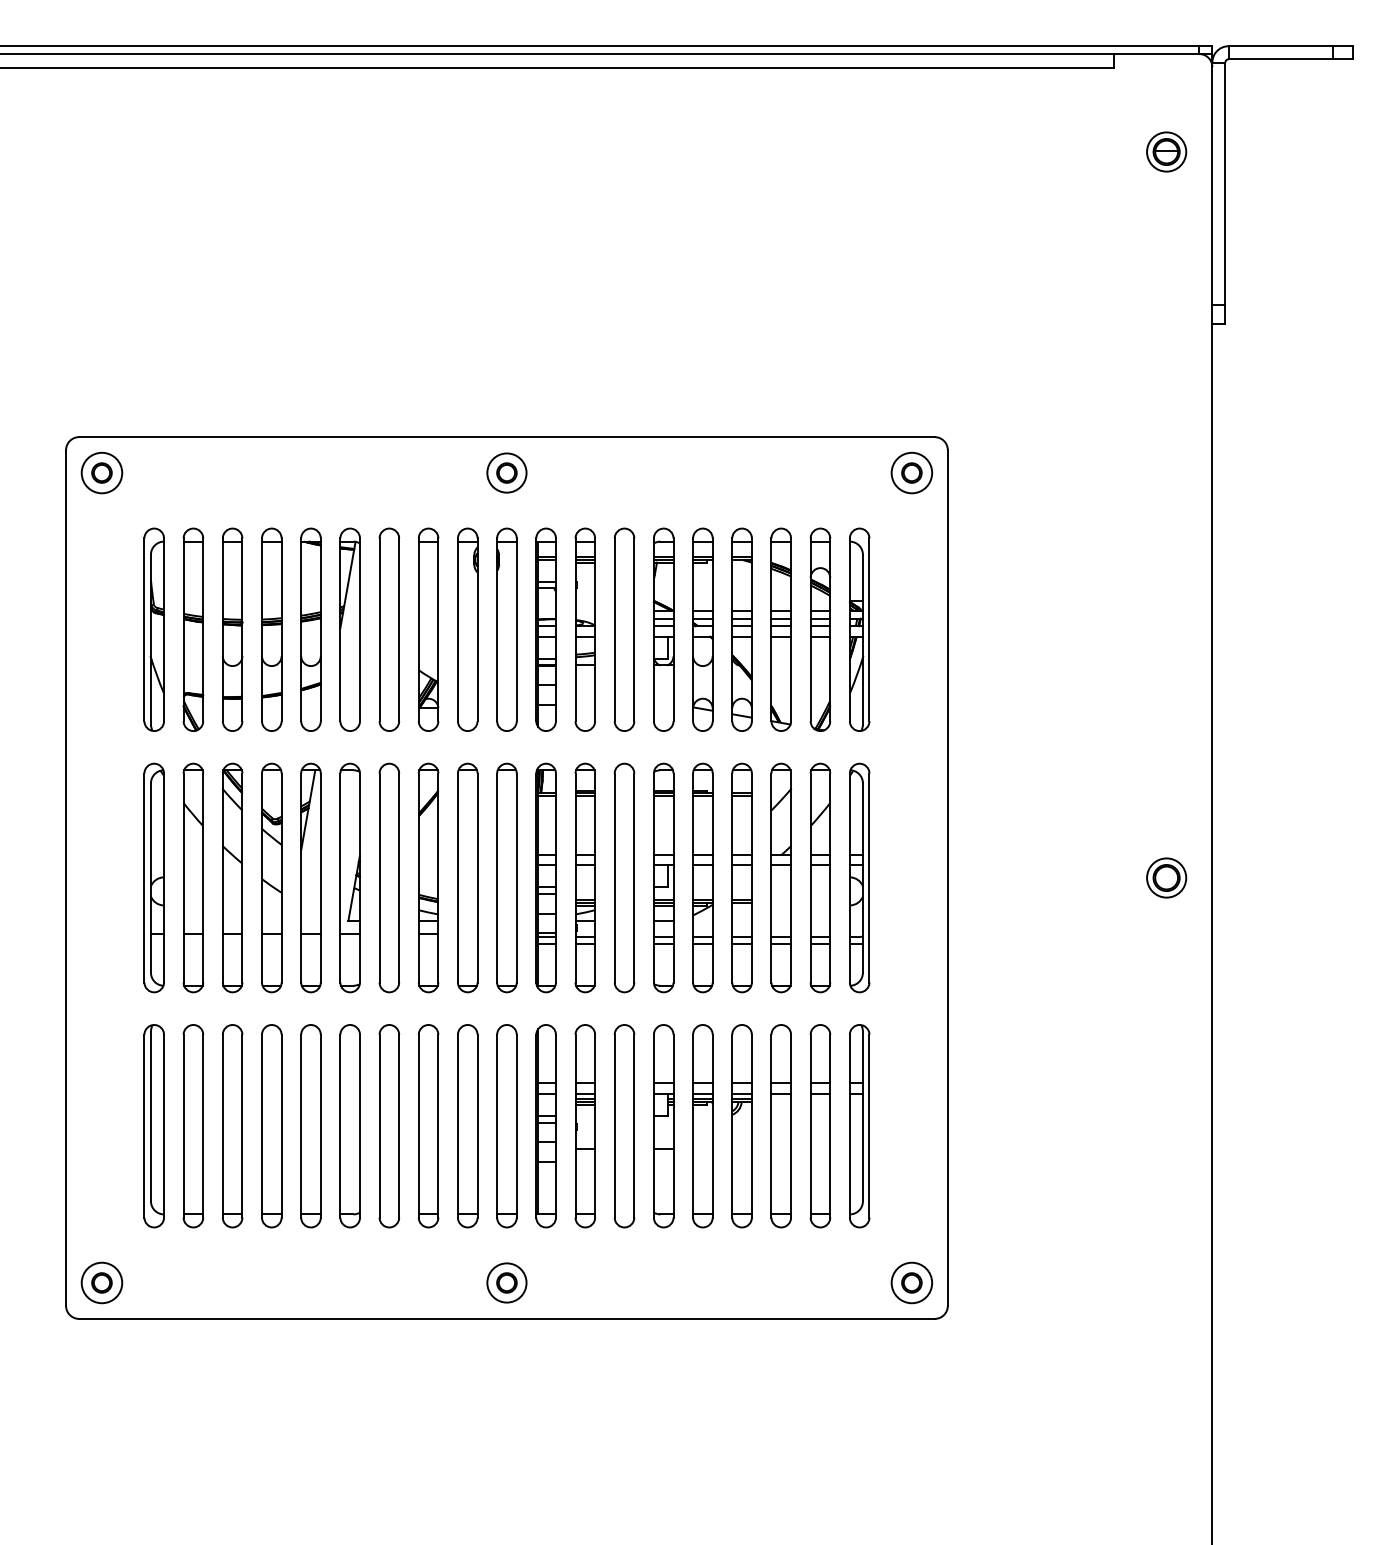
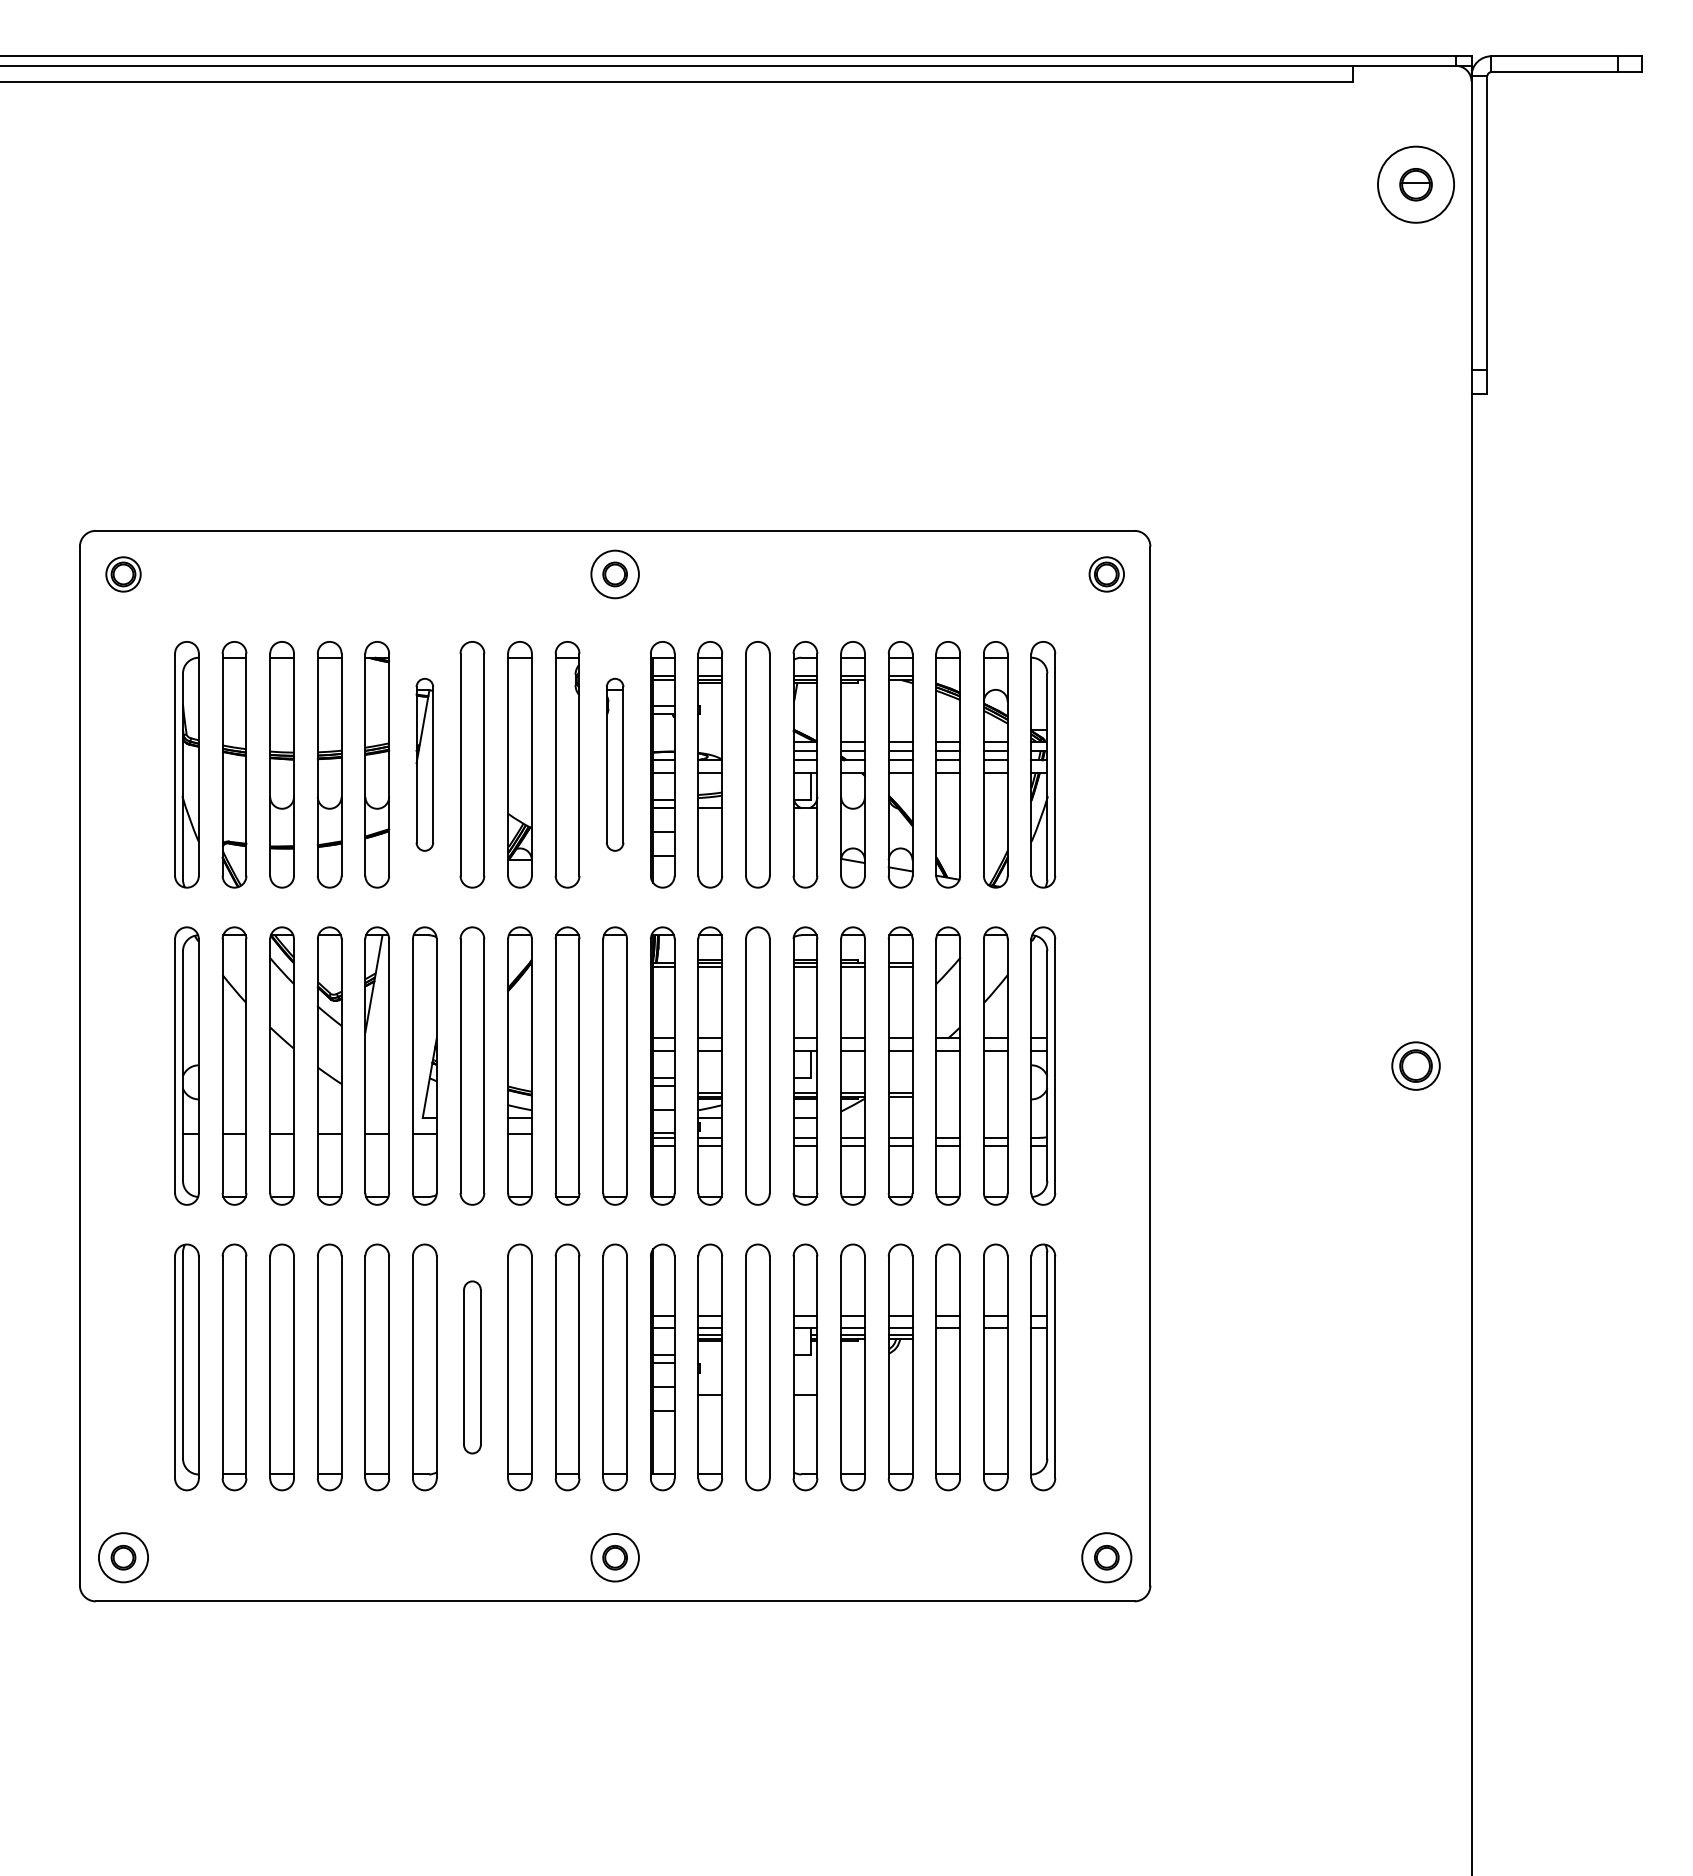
circle: (1166, 151) -> (1415, 184), size x1.6
circle: (101, 473) -> (123, 574), size x0.7
circle: (911, 473) -> (1106, 574), size x0.7
part: (349, 629) -> (424, 764), size x0.7
part: (506, 629) -> (614, 764), size x0.7
part: (389, 1126) -> (472, 1367), size x0.7

